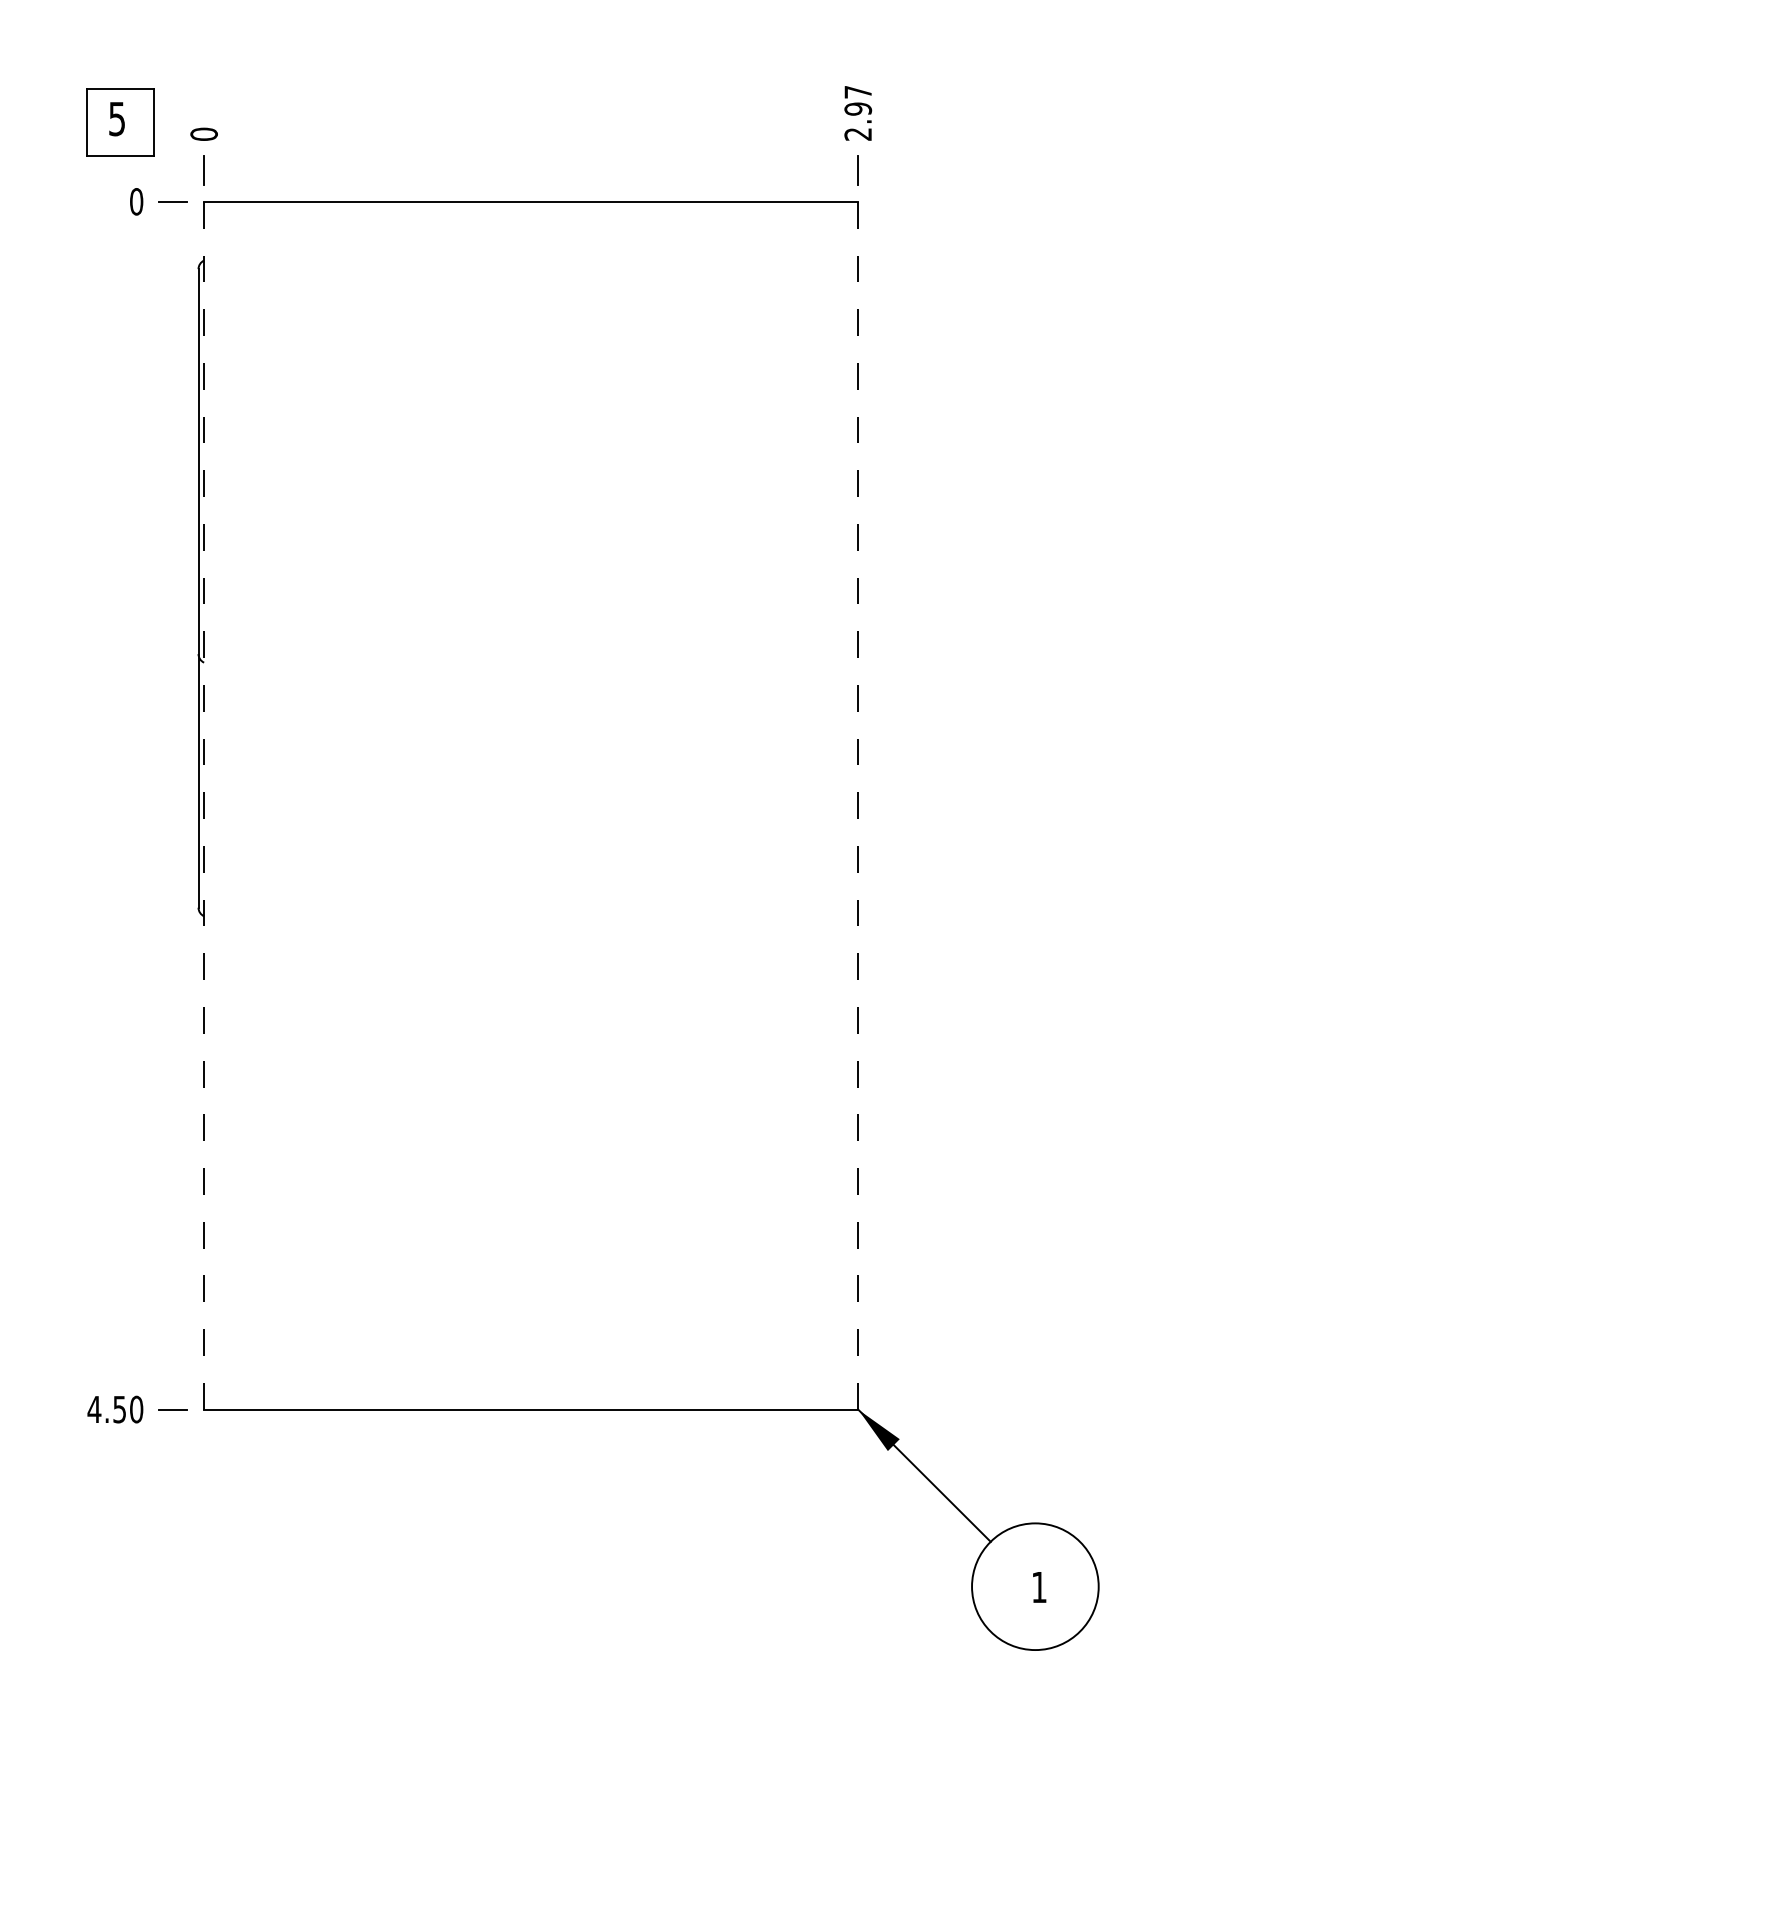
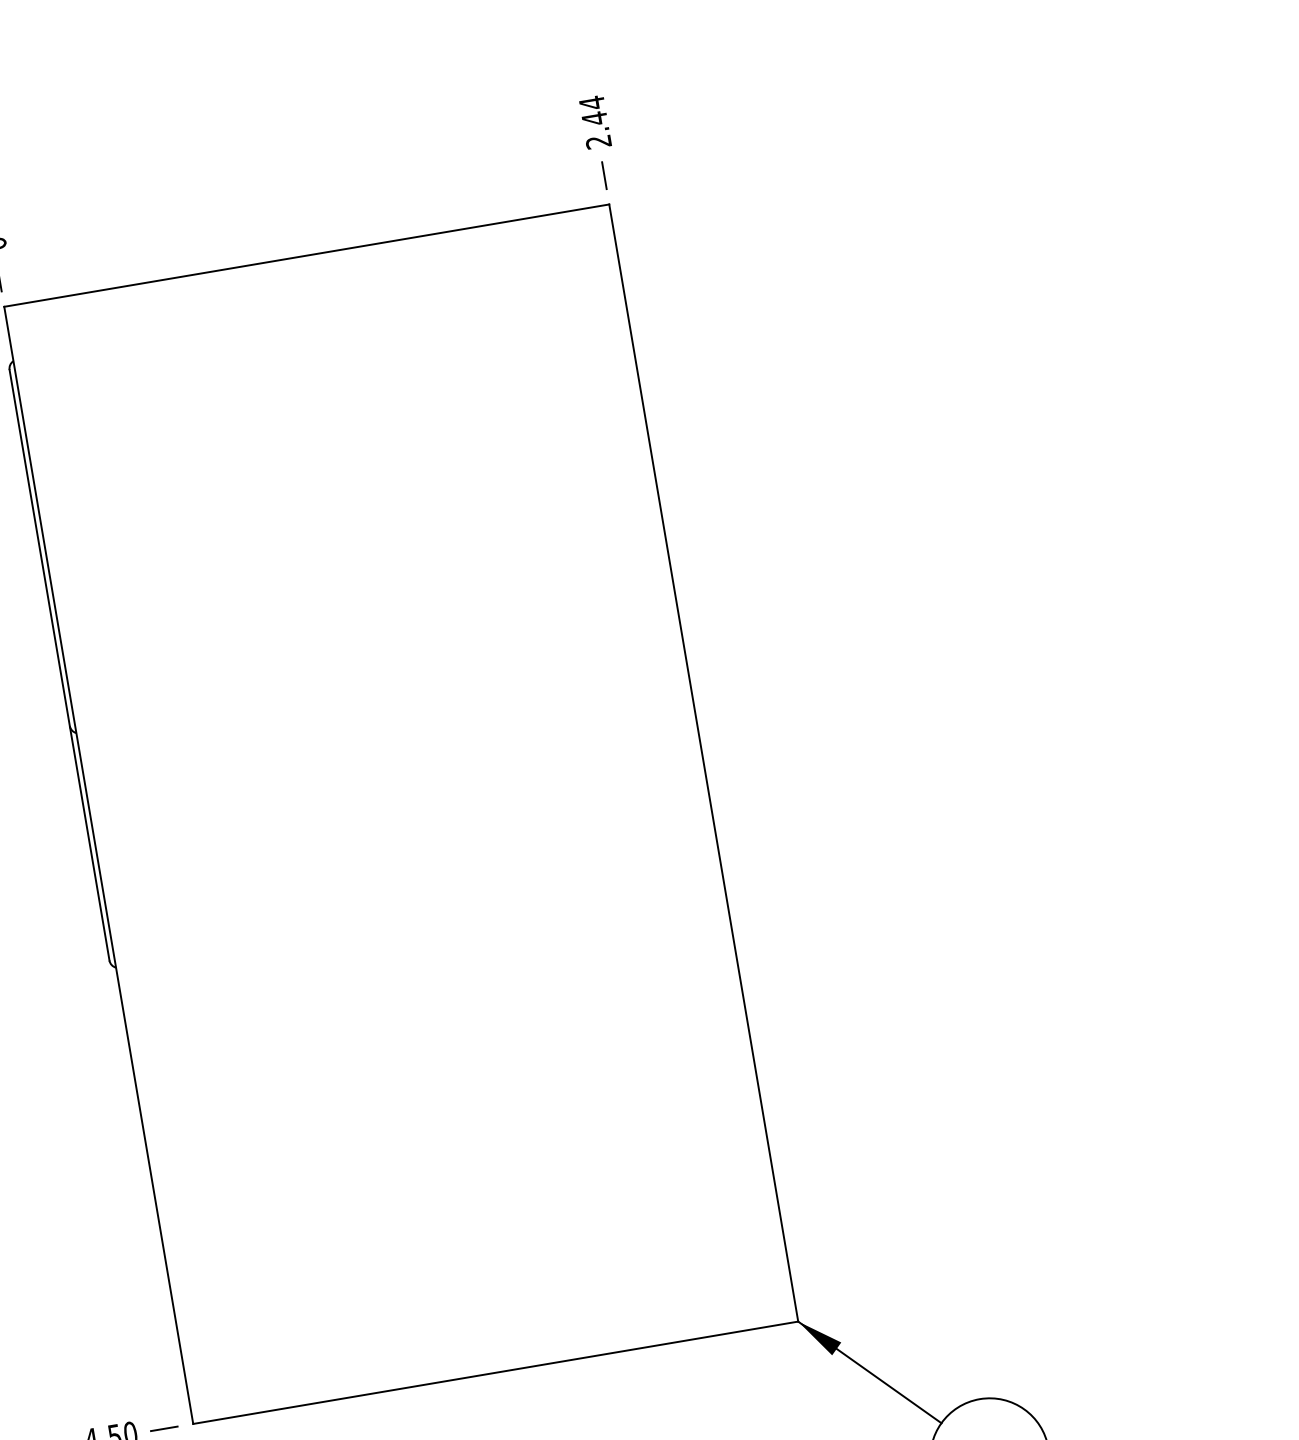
text: (858, 100) -> (593, 110), 2.97 -> 2.44
line: (204, 805) -> (99, 865), dashed -> solid
line: (858, 805) -> (703, 762), dashed -> solid

